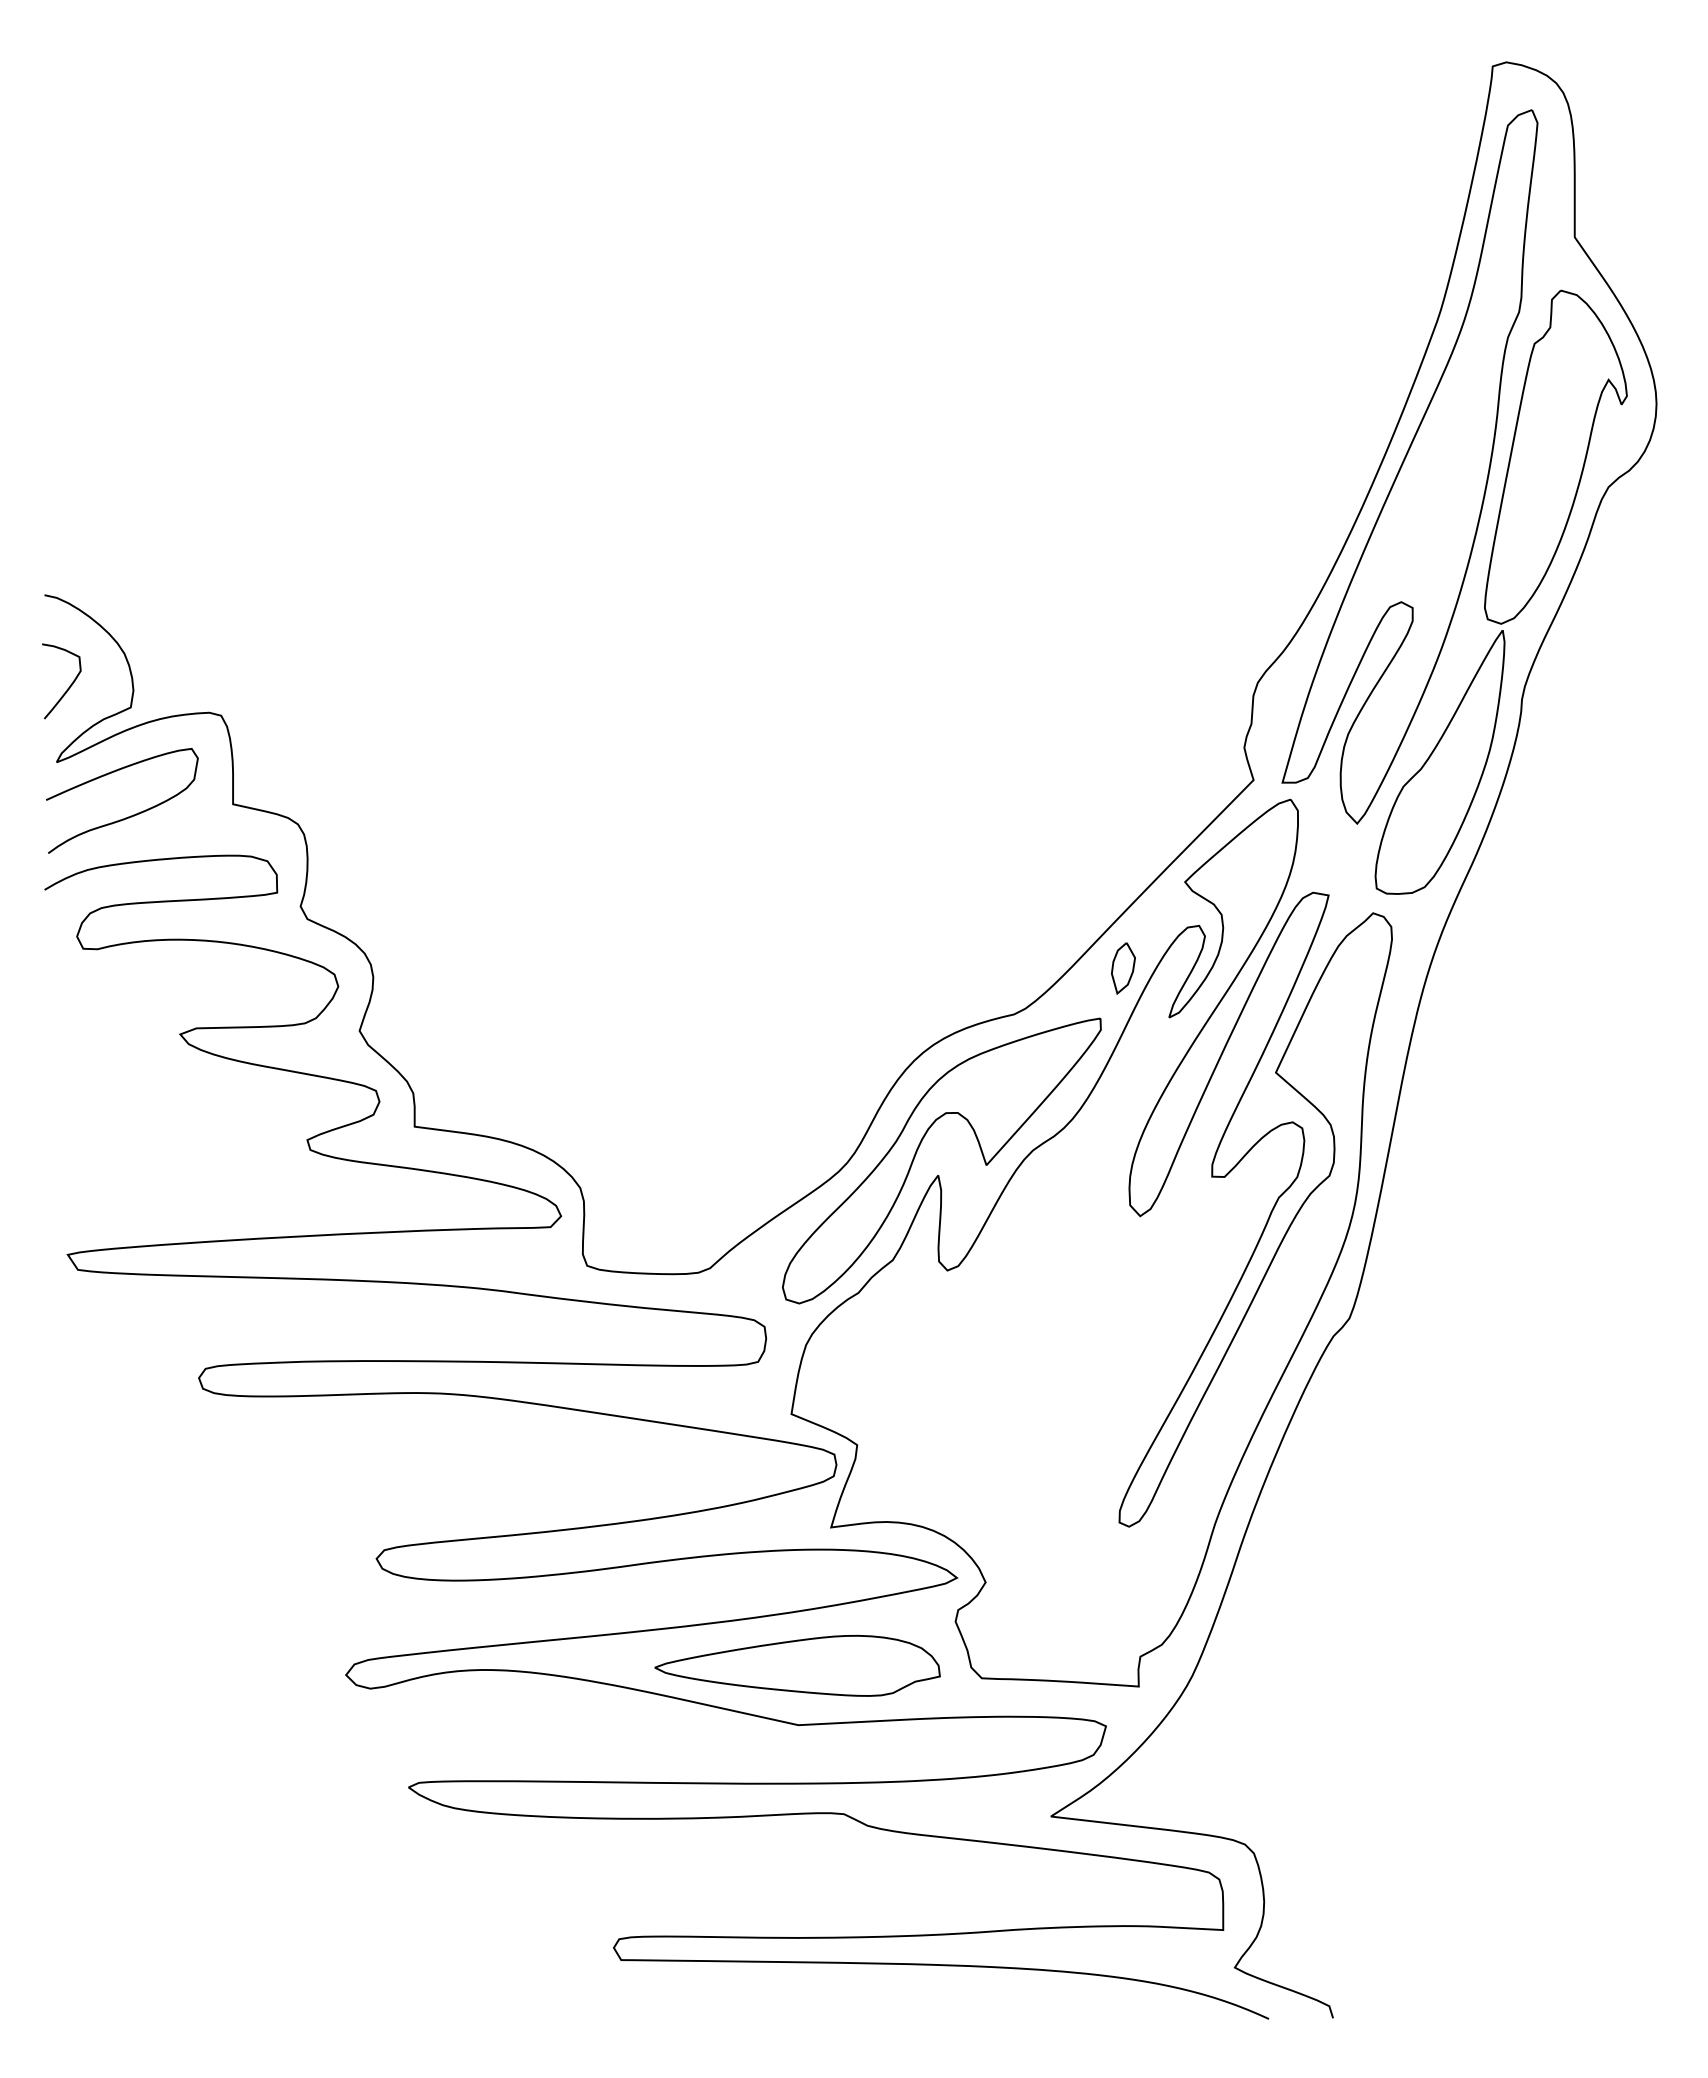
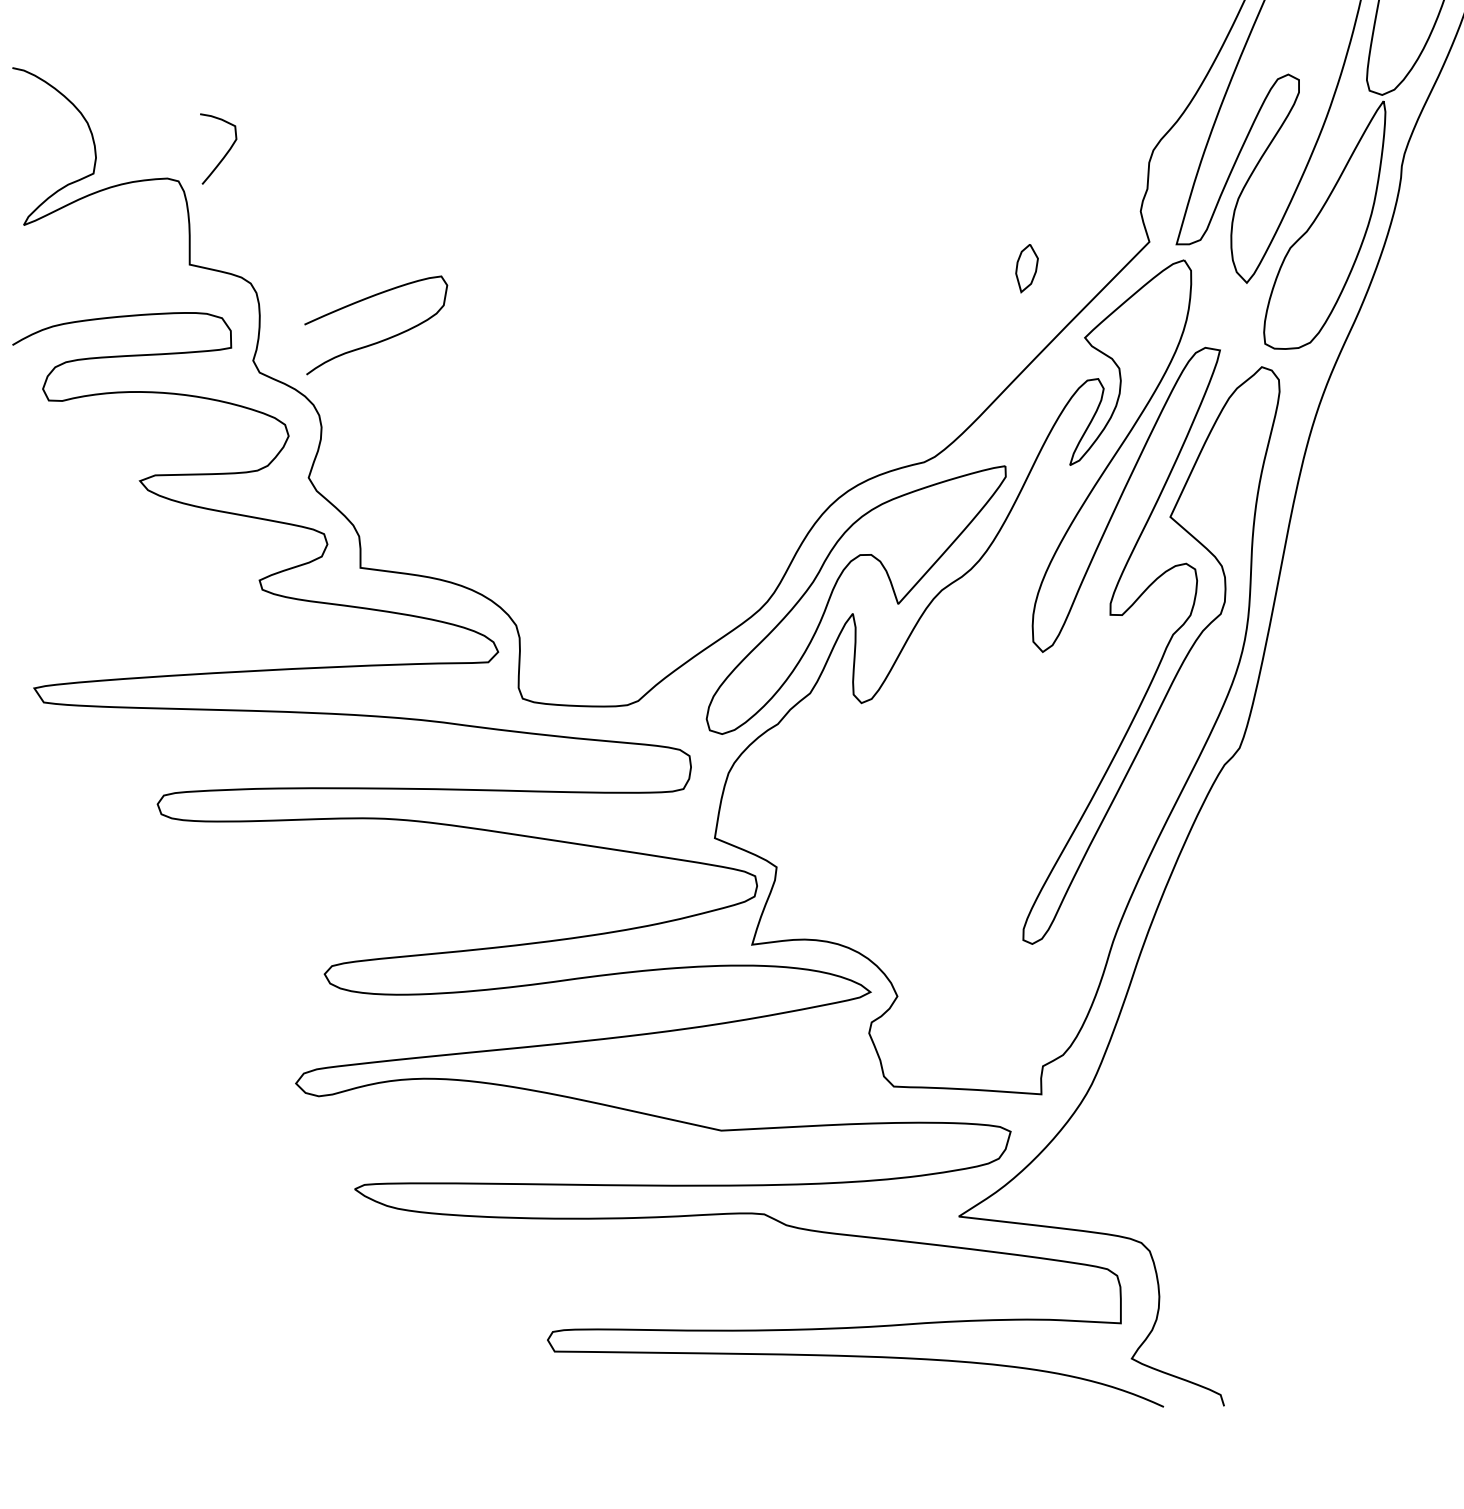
curve: (68, 687) -> (224, 154), moved
curve: (130, 815) -> (383, 339), moved
part: (1123, 968) -> (1027, 268), moved
part: (797, 1665) -> (720, 1074), removed

